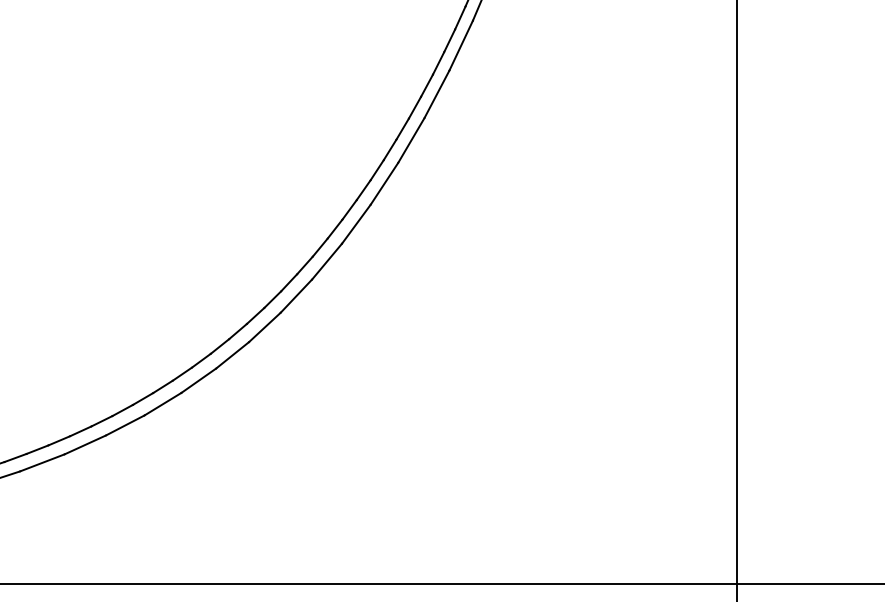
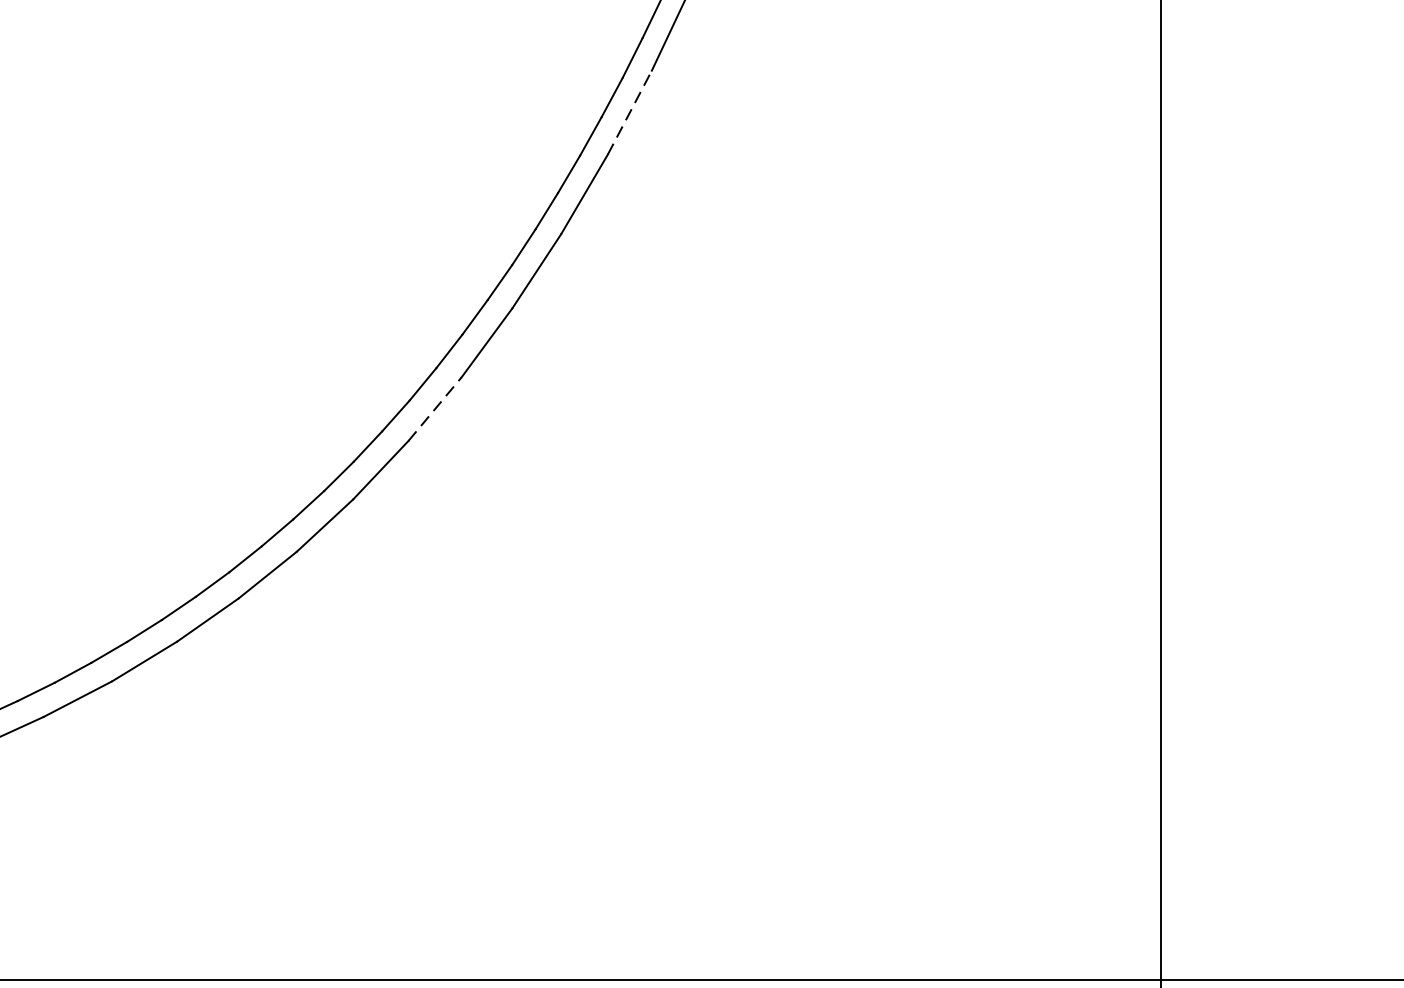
line: (436, 94) -> (628, 113), solid -> dashed
line: (327, 261) -> (435, 408), solid -> dashed

